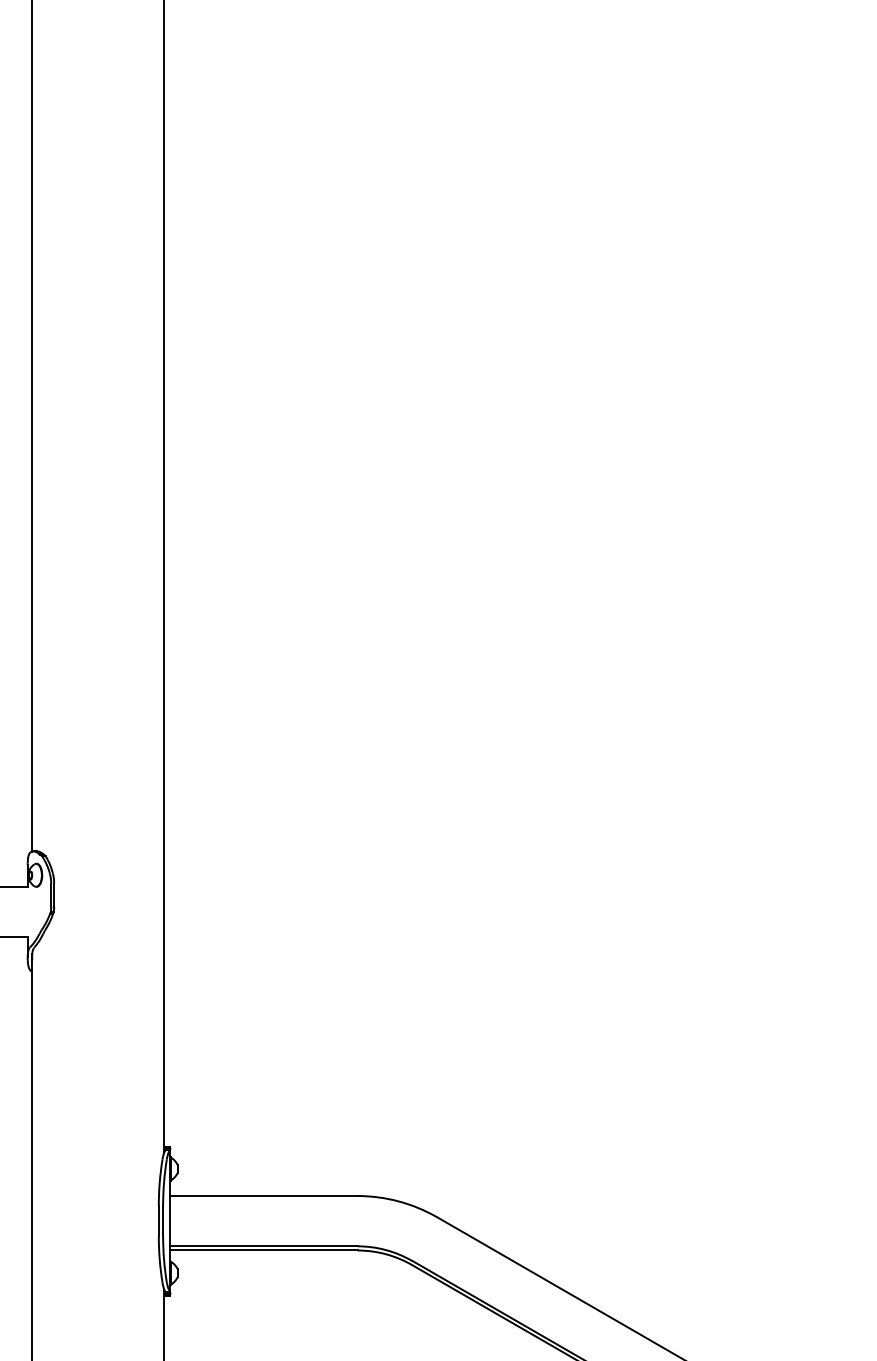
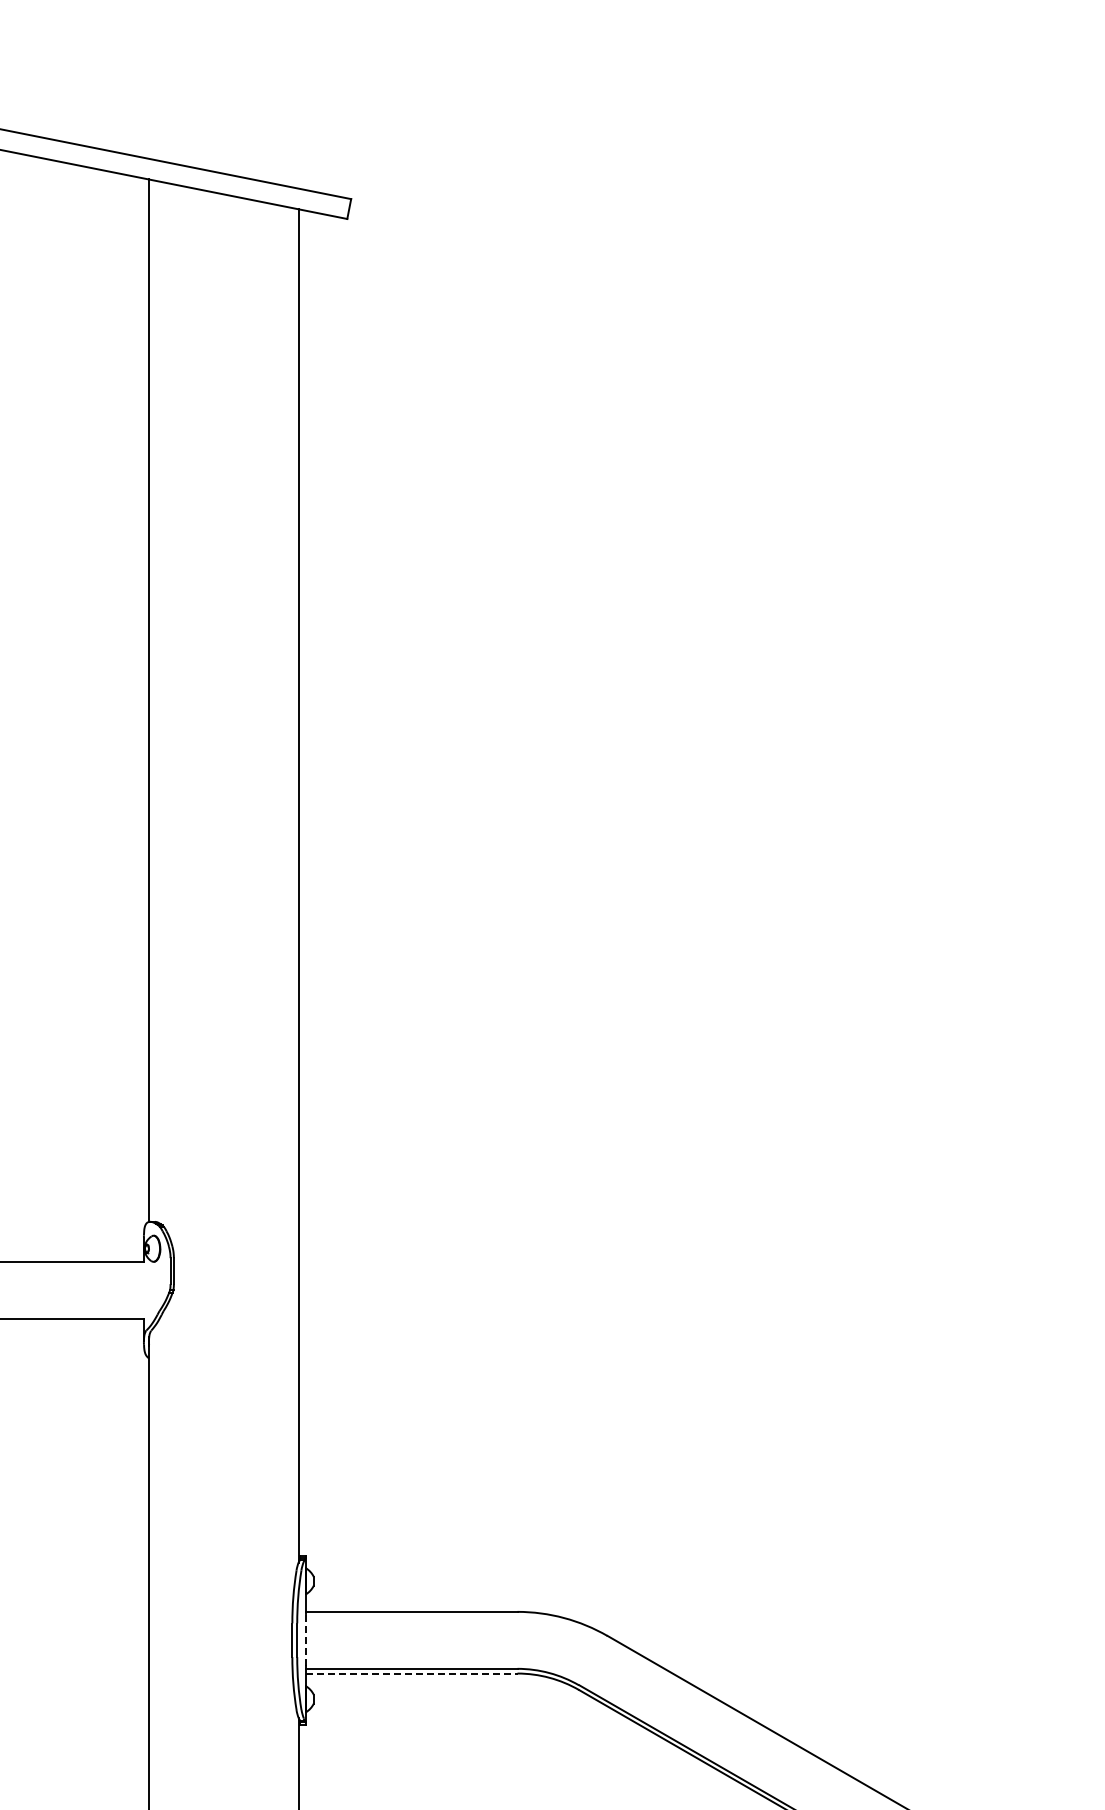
line: (170, 1221) -> (305, 1640), solid -> dashed
line: (264, 1250) -> (411, 1673), solid -> dashed

